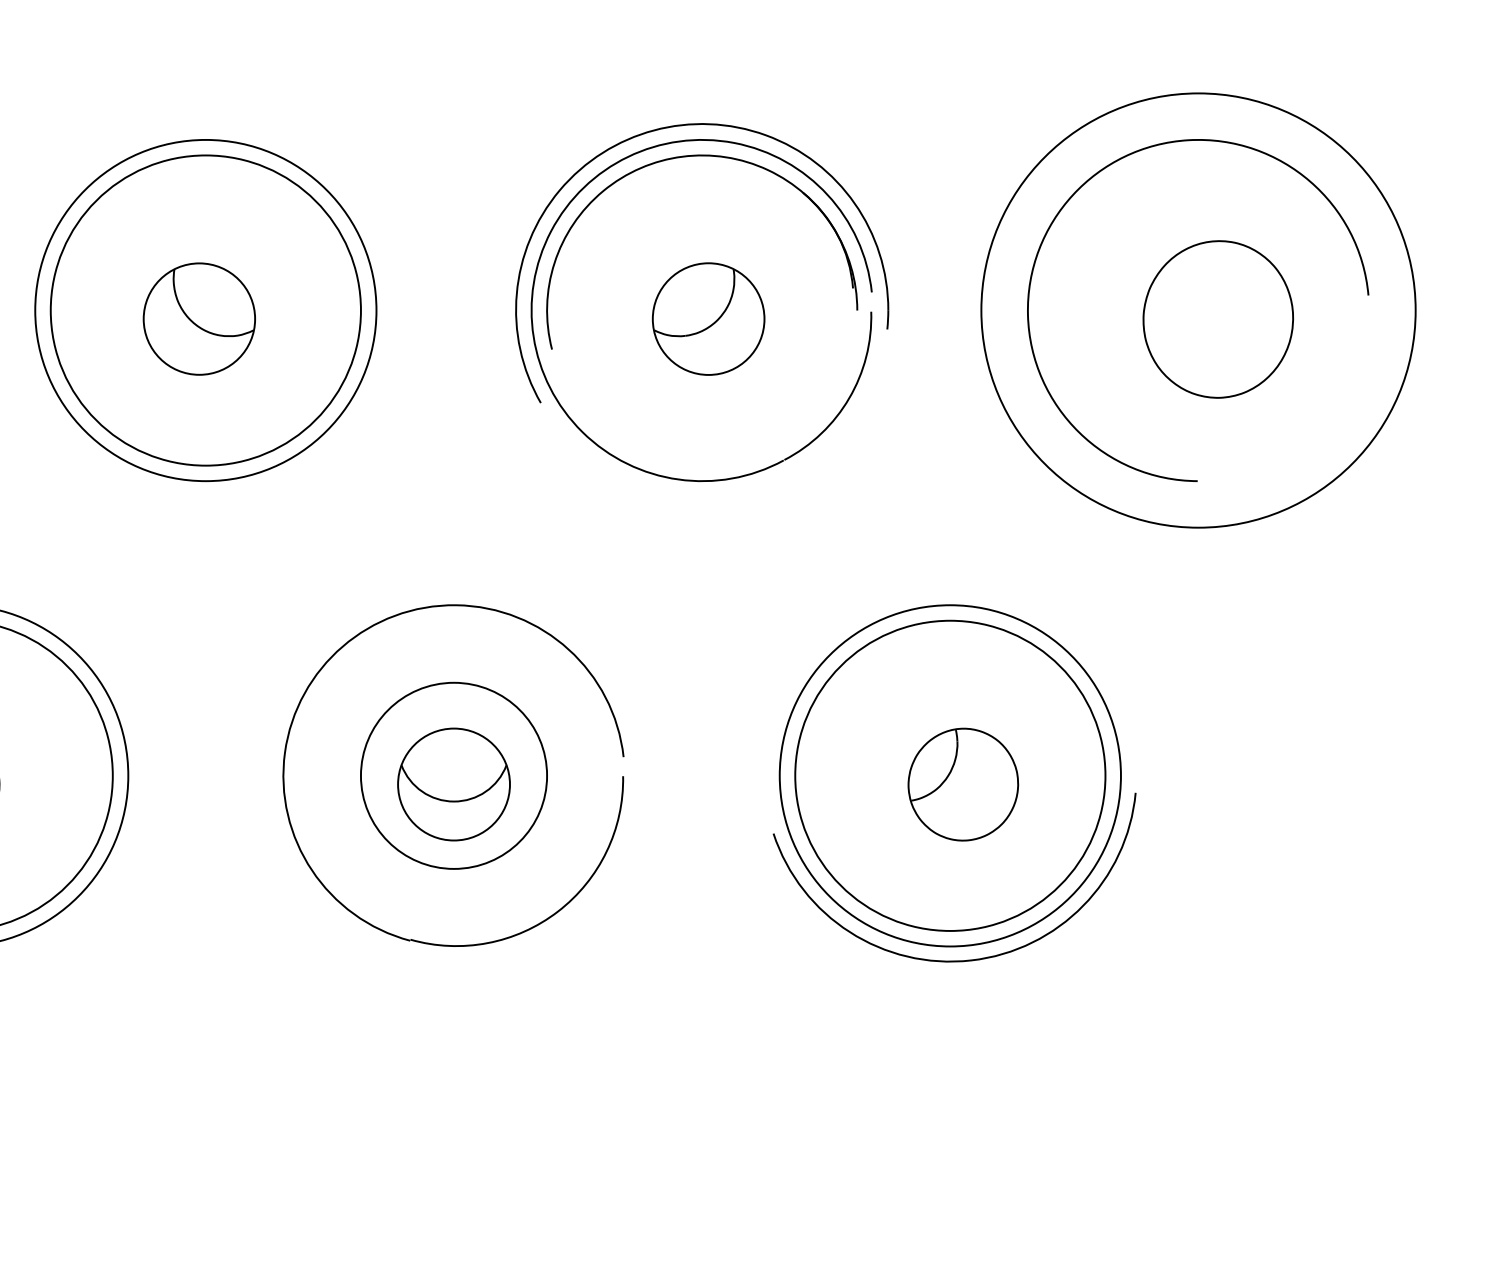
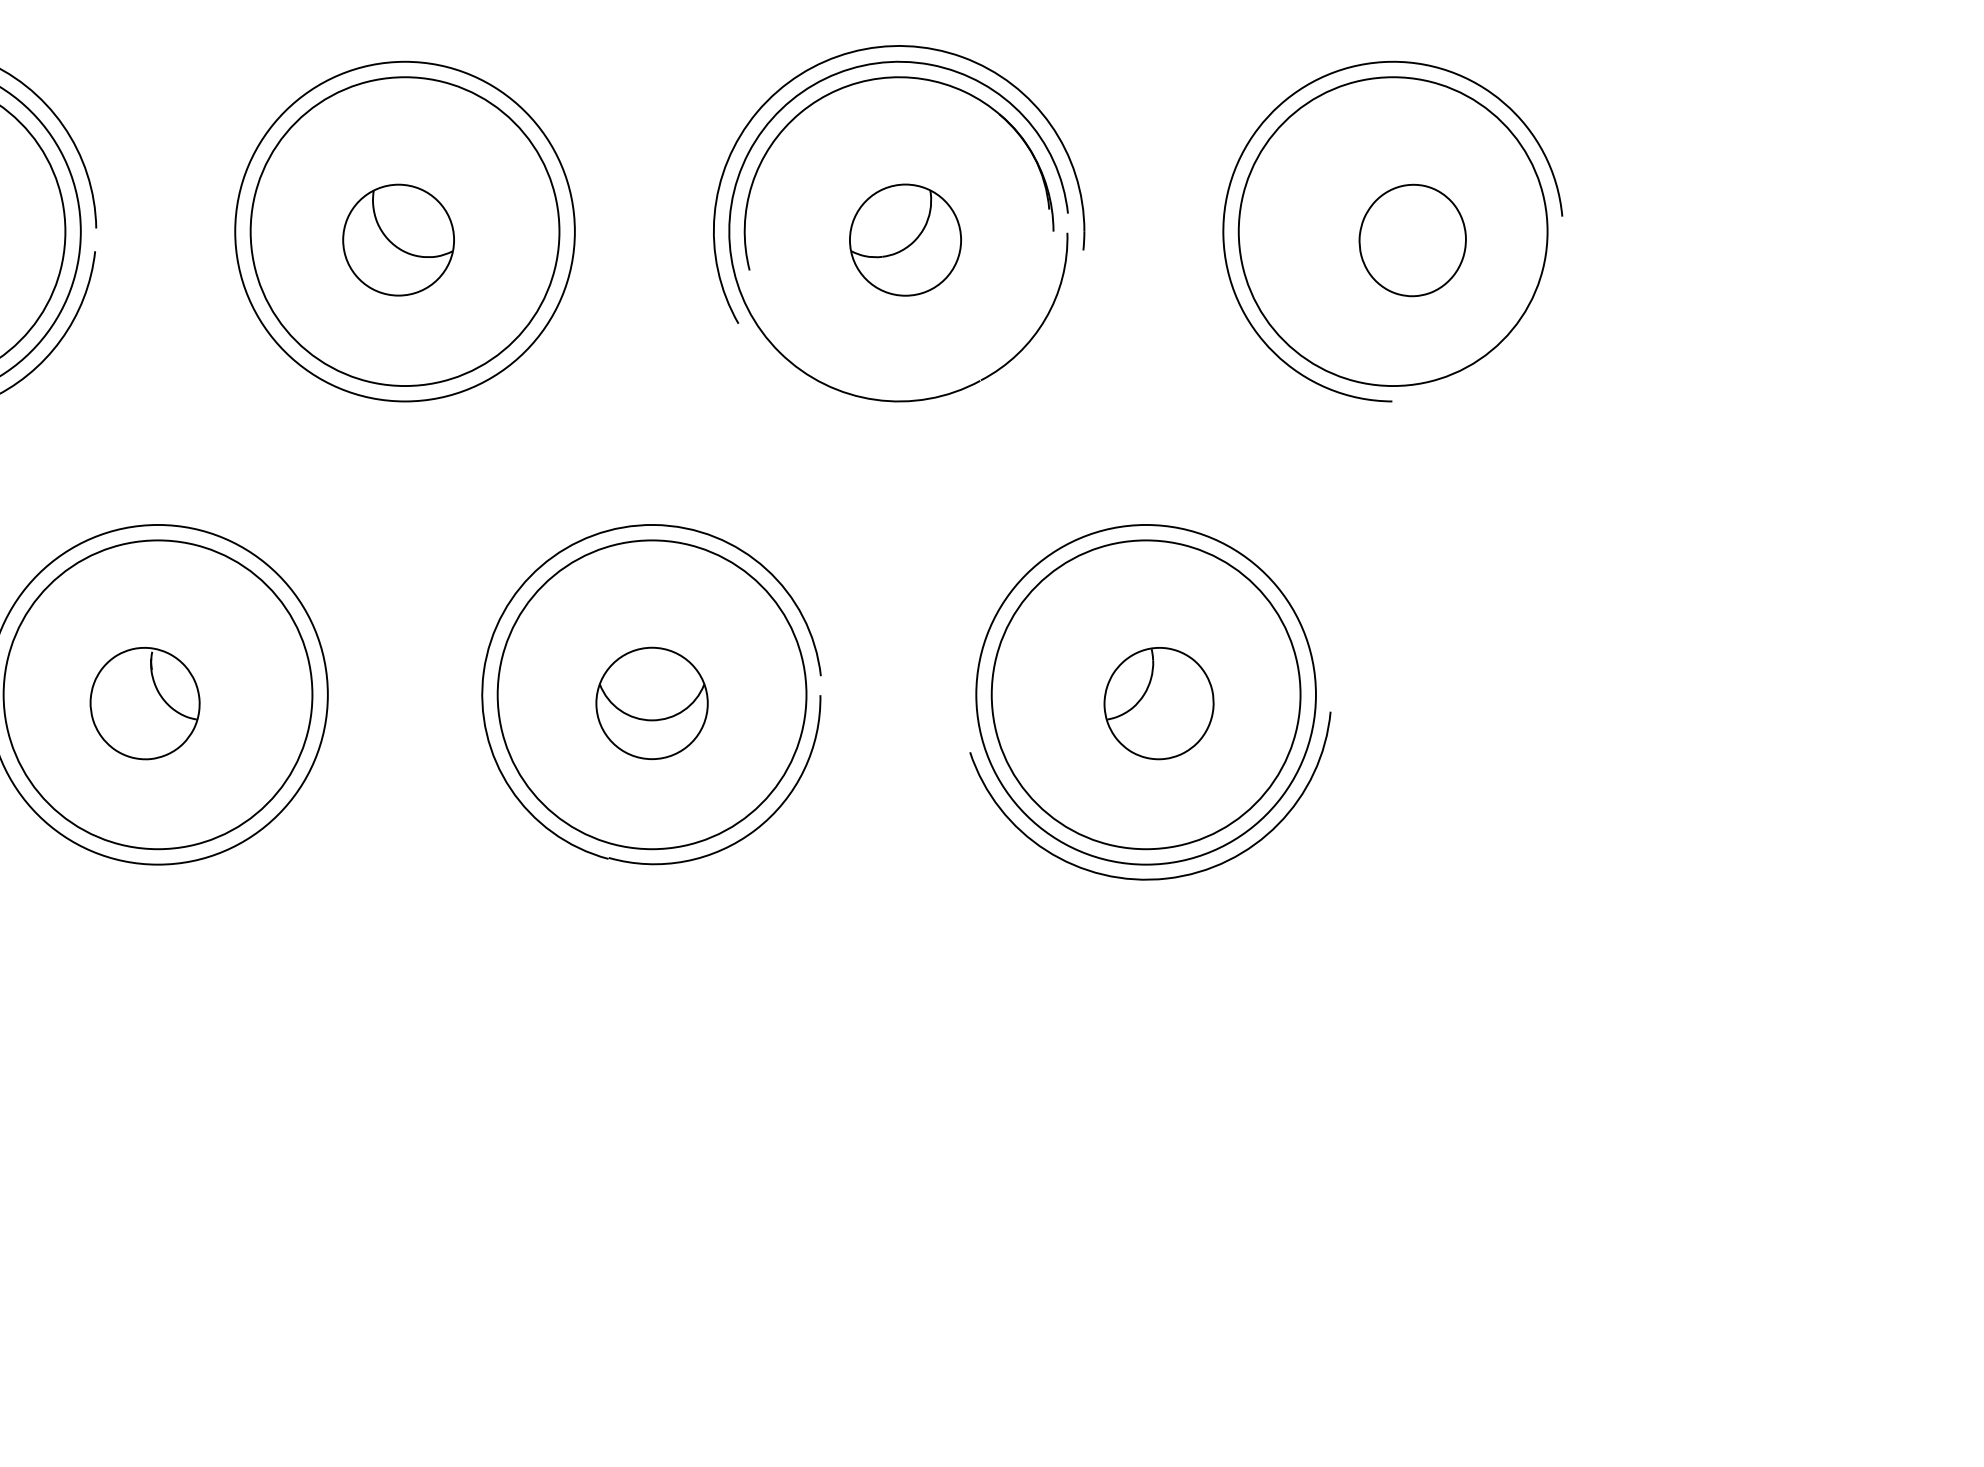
circle: (1197, 310) -> (1392, 231), size x0.71
part: (1217, 319) -> (1412, 240), size x0.71
circle: (453, 775) -> (651, 694), size x1.67

